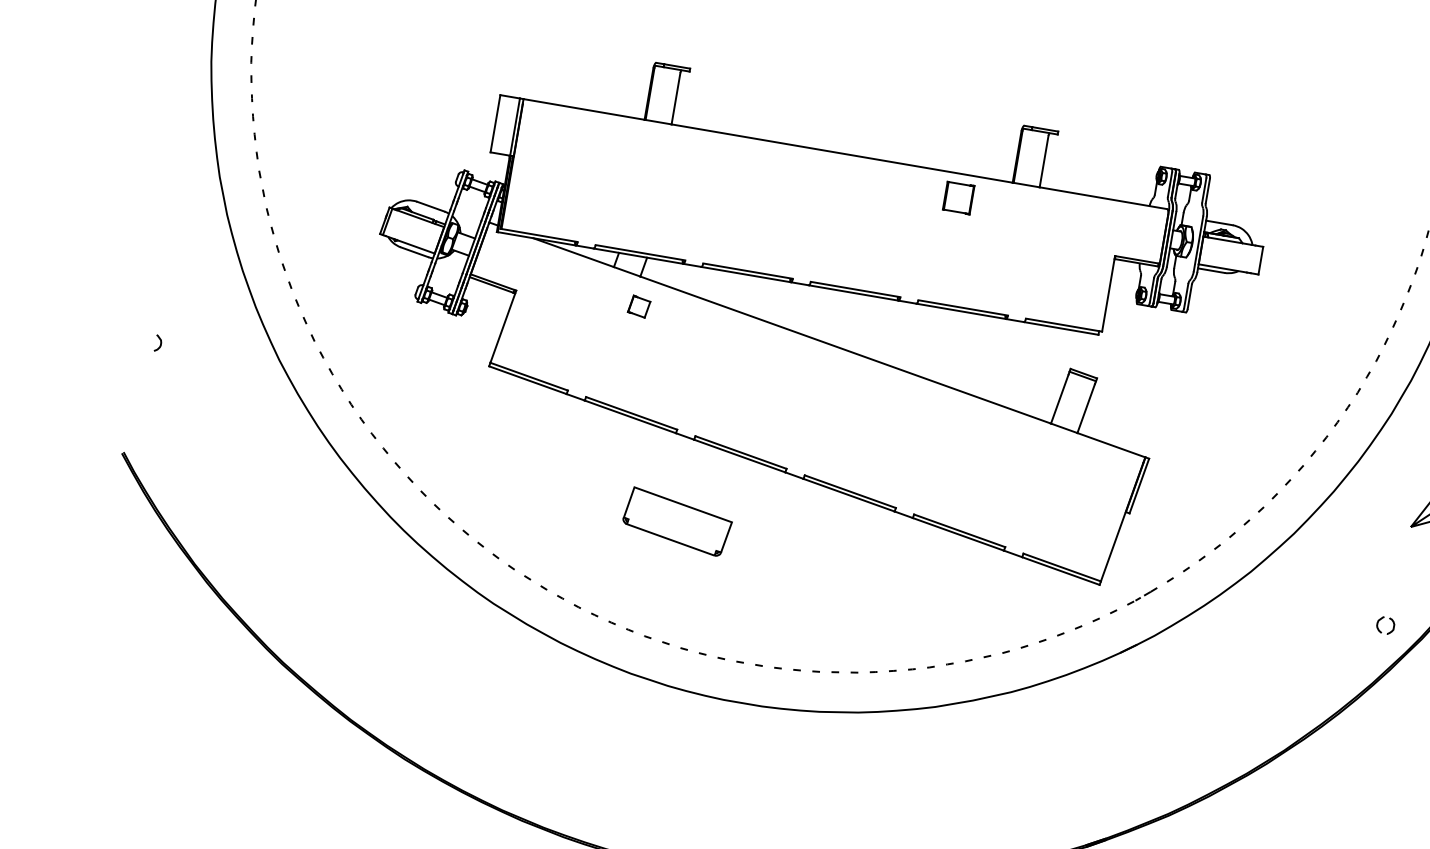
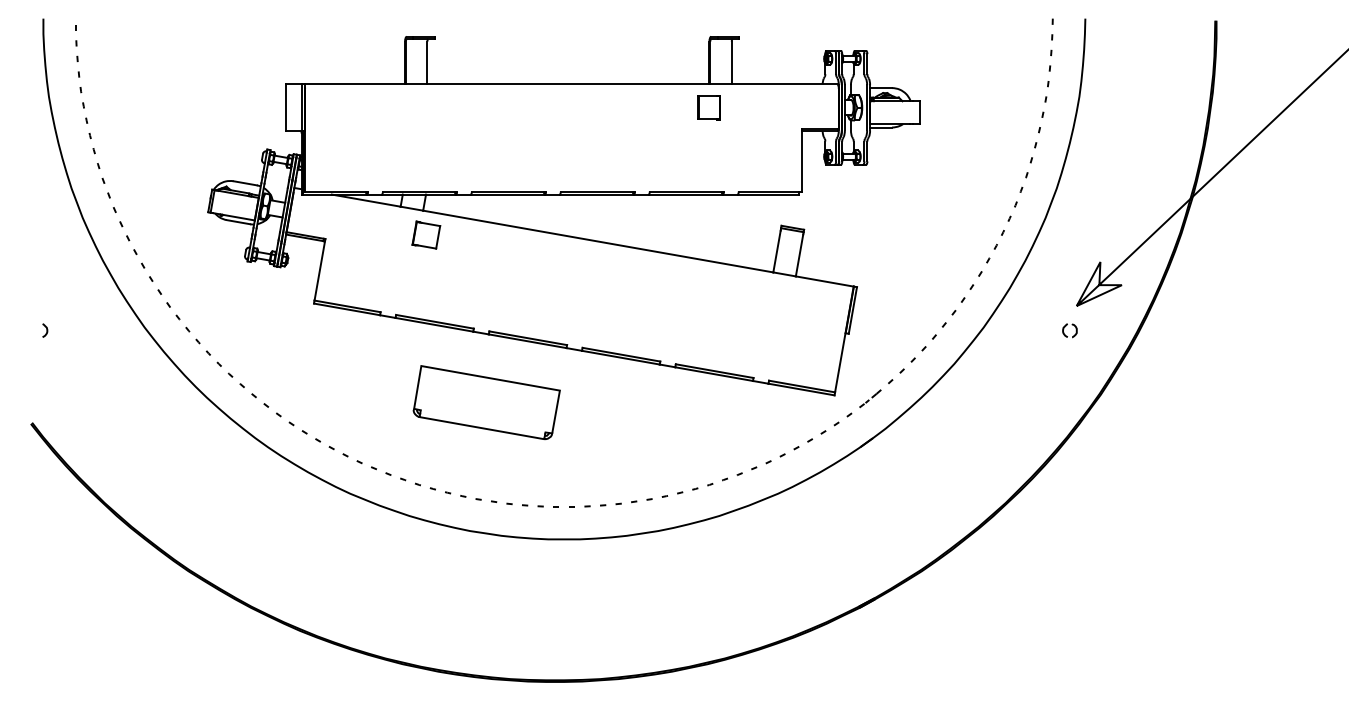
part: (957, 197) -> (708, 107), moved
part: (639, 306) -> (426, 234), size x1.67
part: (677, 521) -> (486, 402), size x1.67
part: (1385, 625) -> (1069, 330), moved

